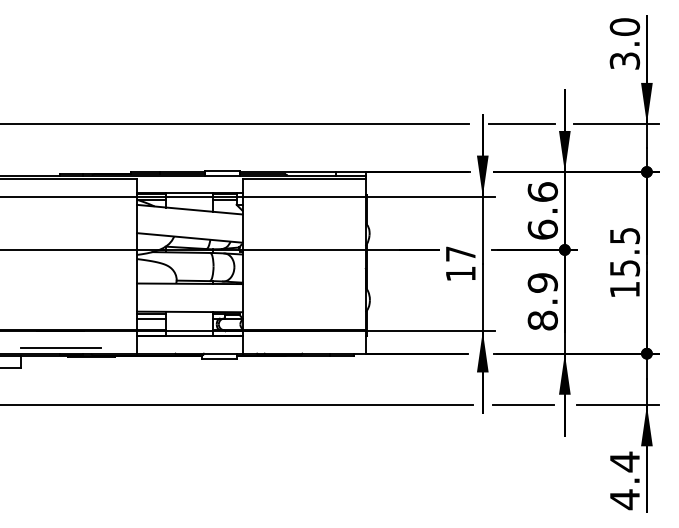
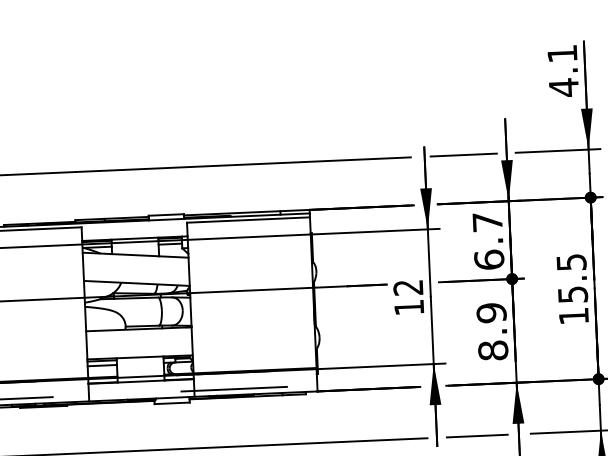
text: (624, 44) -> (562, 71), 3.0 -> 4.1
text: (542, 191) -> (487, 221), 6.6 -> 6.7
text: (460, 253) -> (408, 287), 17 -> 12
line: (282, 347) -> (234, 388), added

